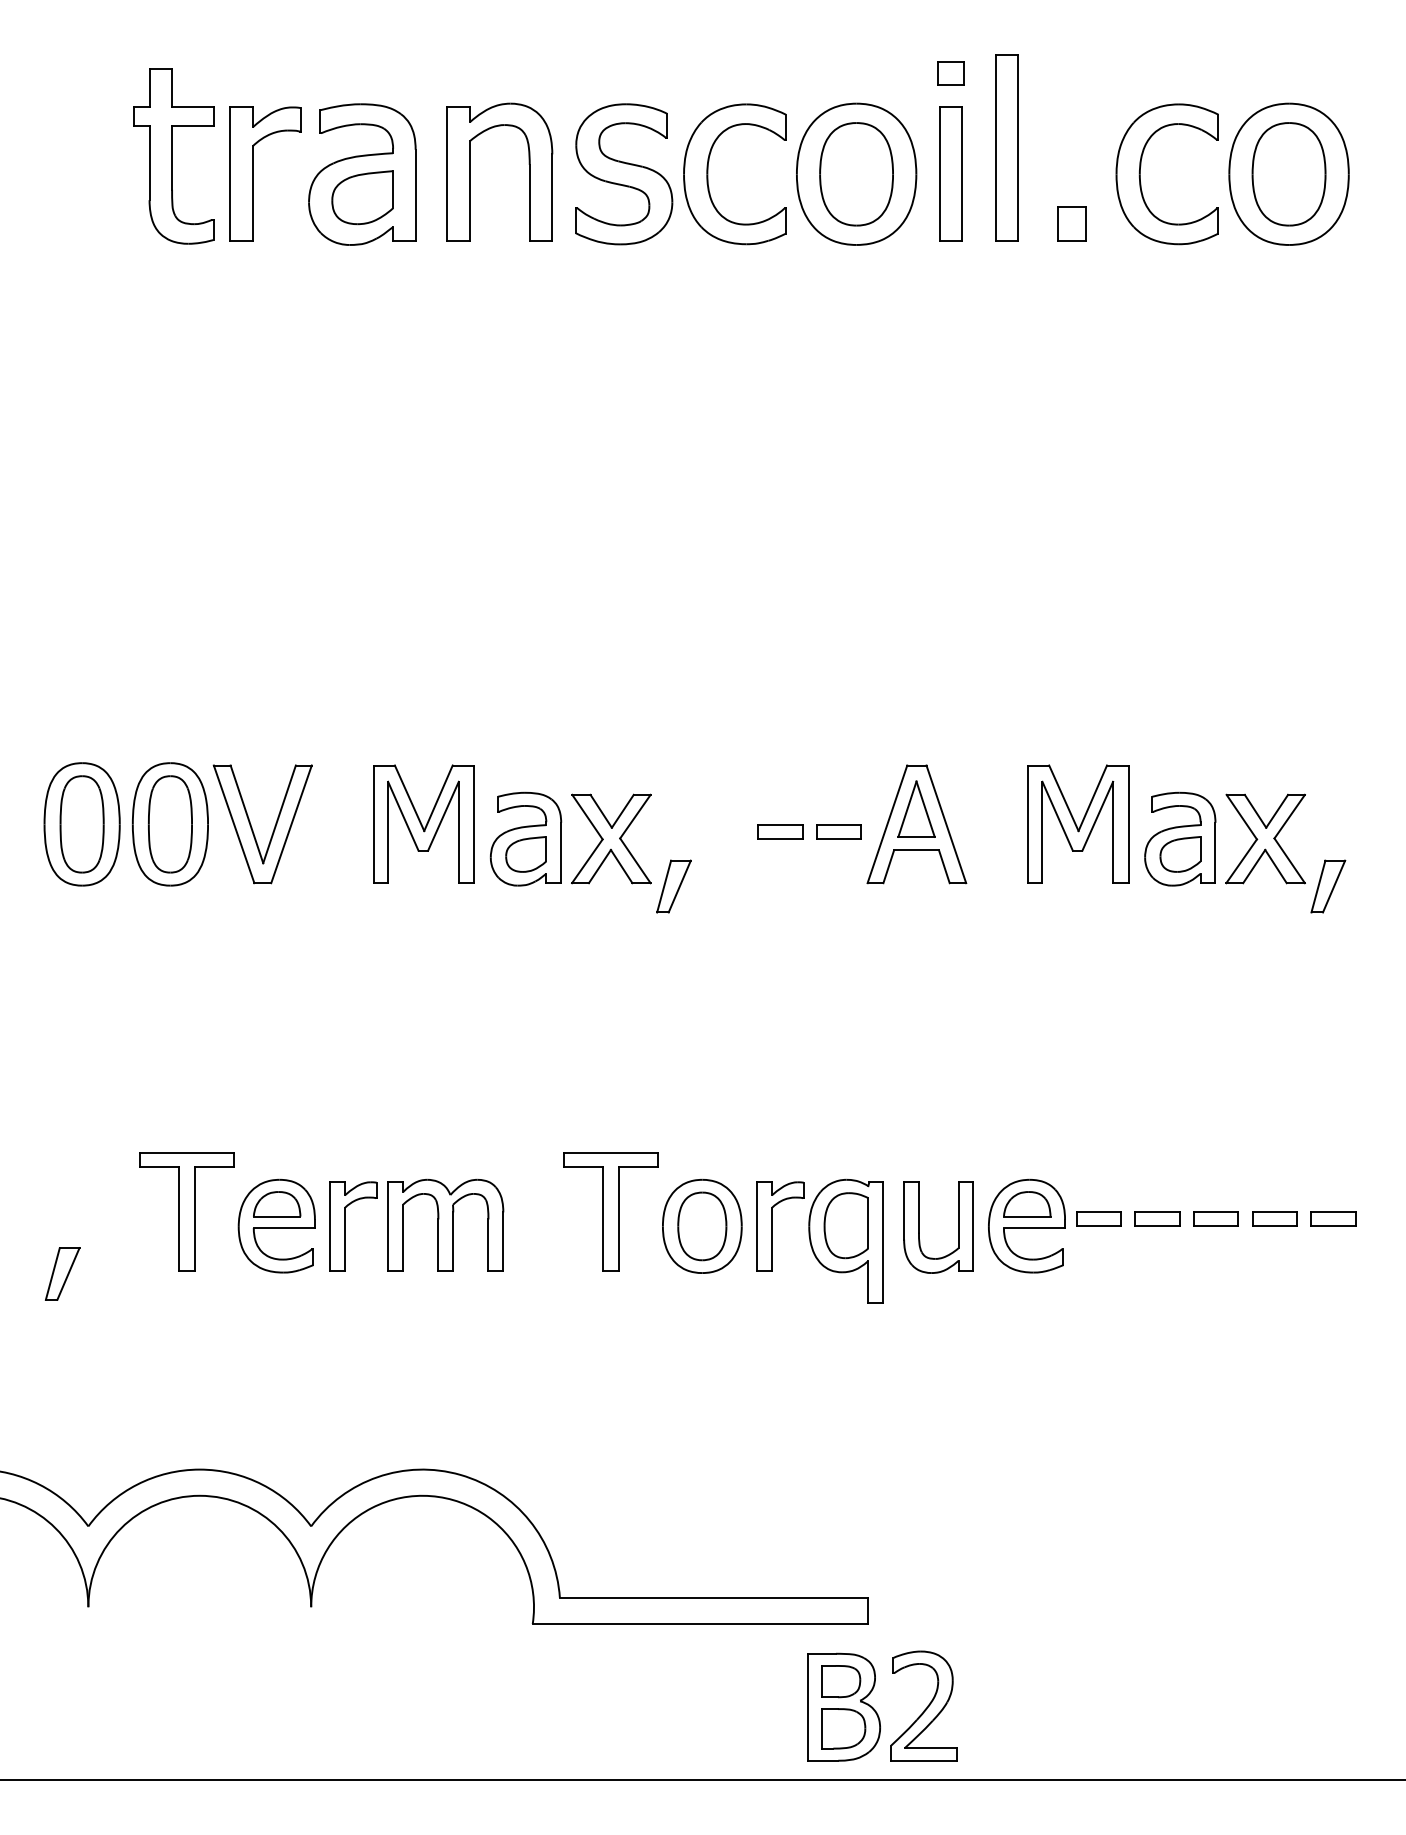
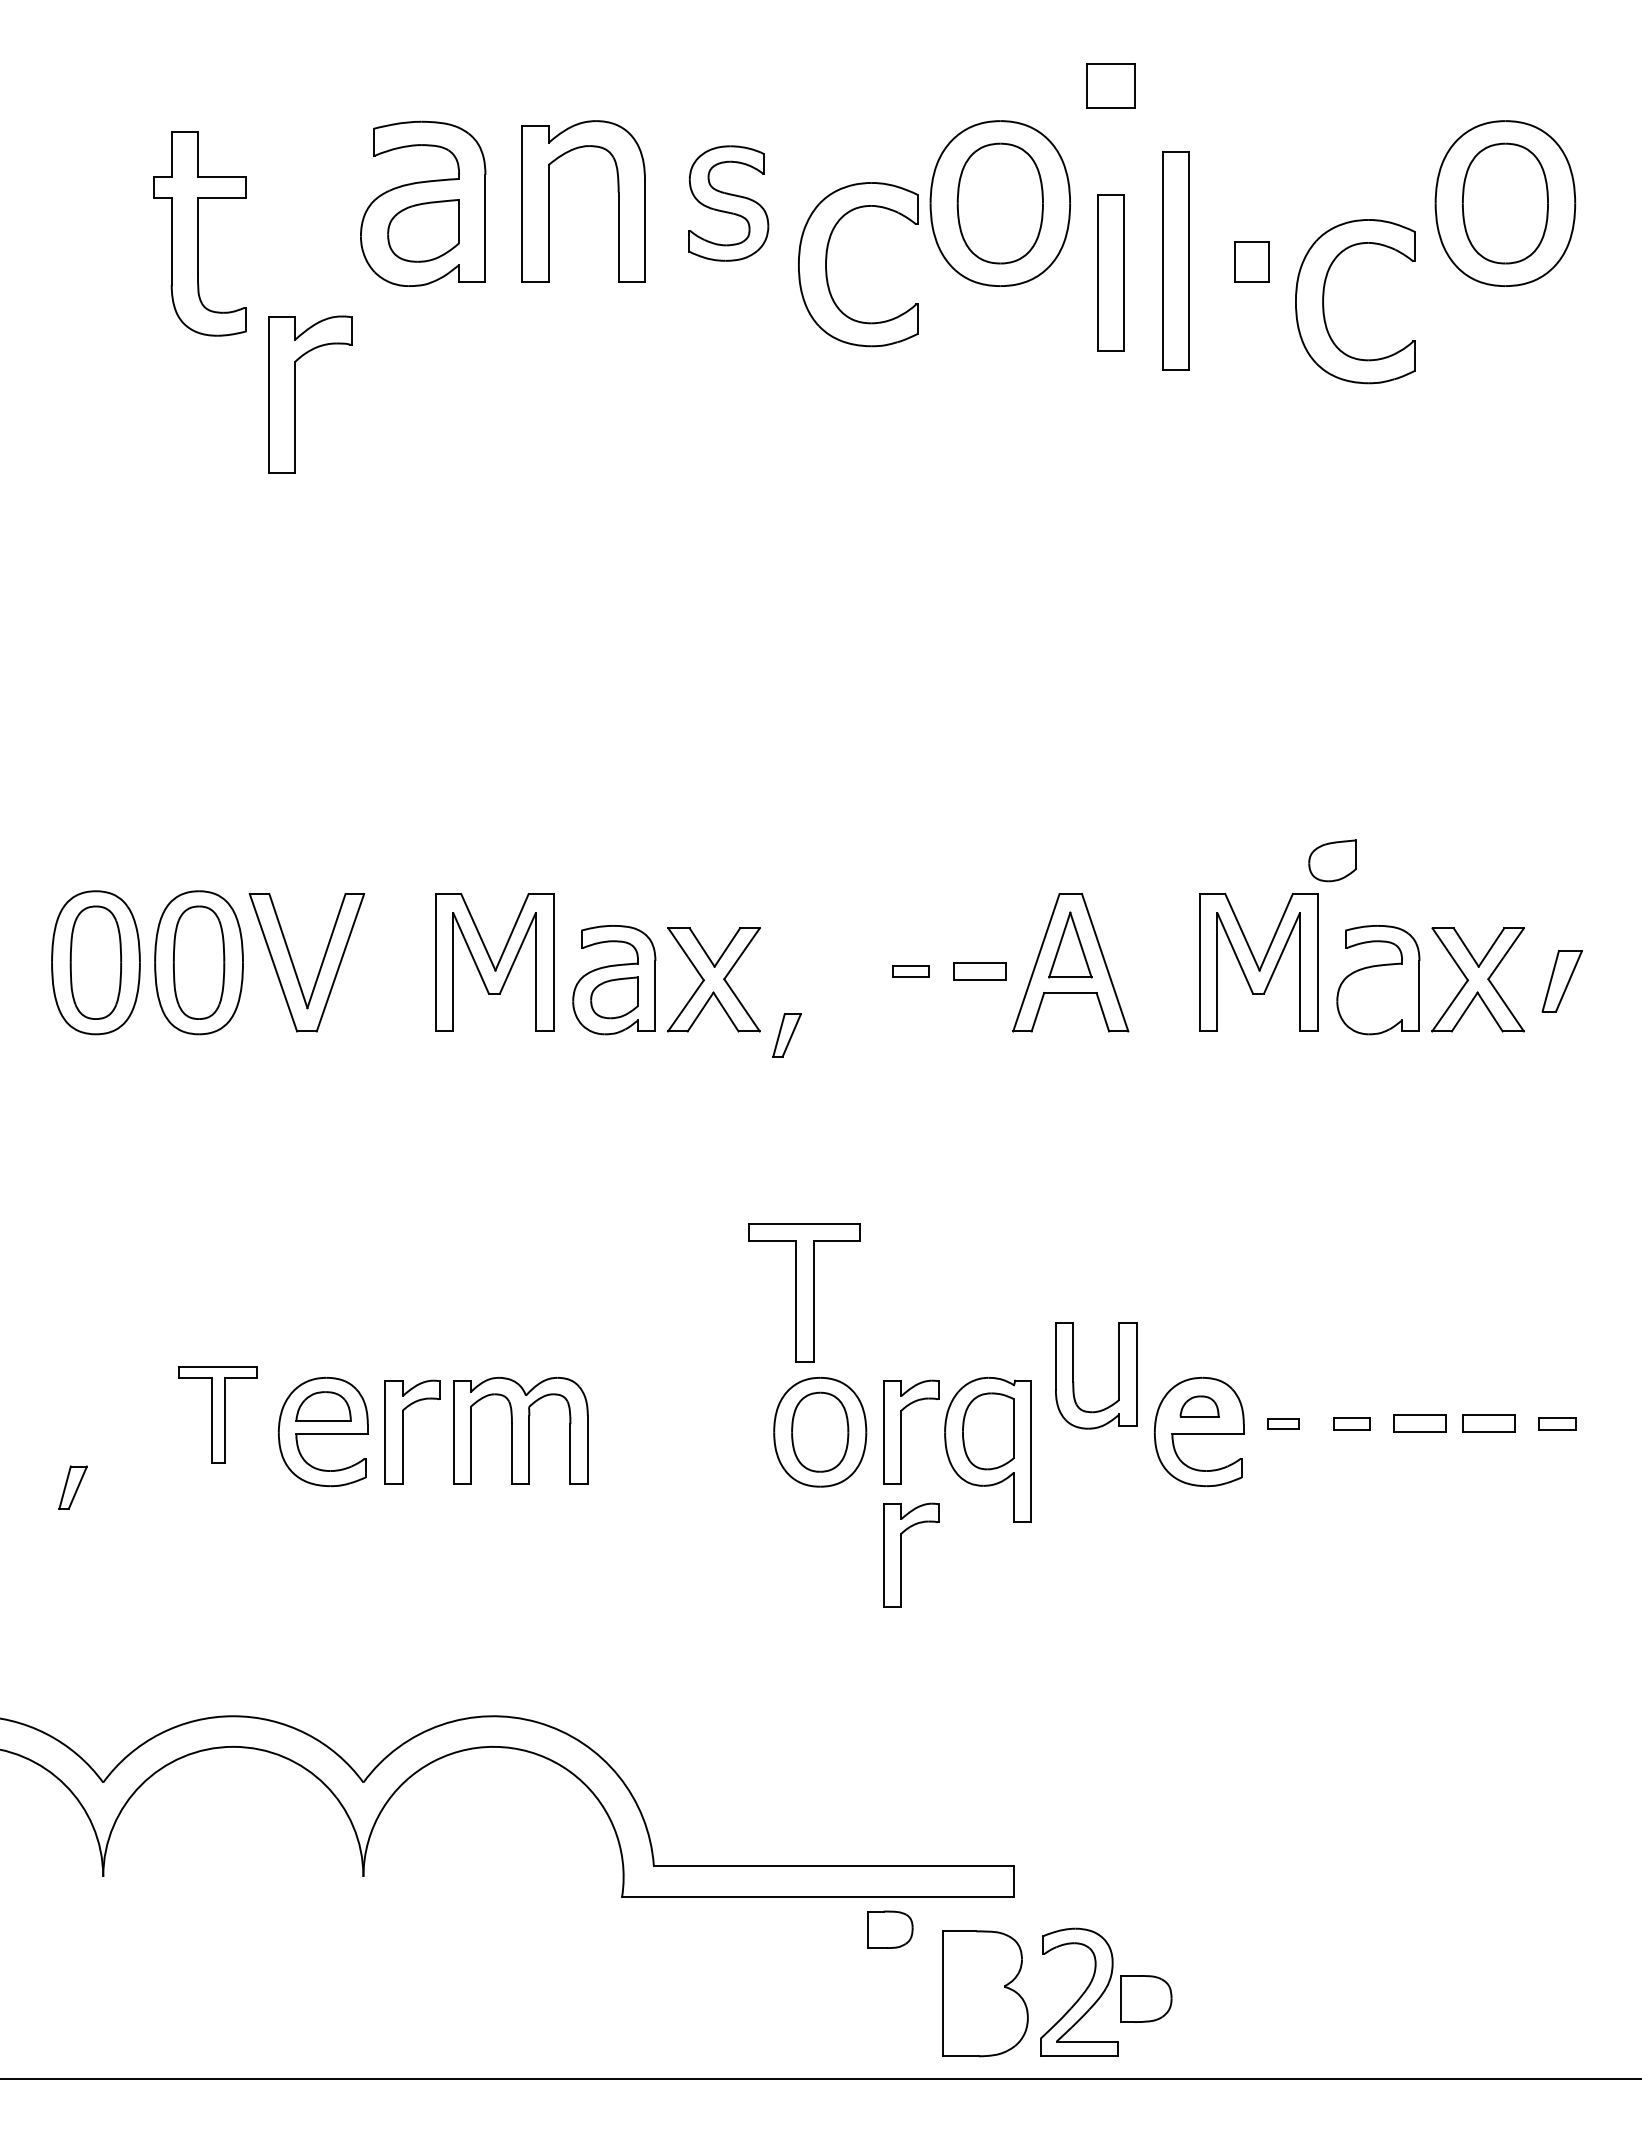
part: (950, 73) -> (1110, 85), size x1.6
part: (1006, 147) -> (1175, 260), moved
part: (173, 156) -> (199, 233), moved
part: (708, 169) -> (827, 259), moved
part: (1140, 170) -> (1324, 297), moved
part: (253, 174) -> (295, 394), moved
part: (623, 174) -> (728, 203), size x0.7
part: (950, 174) -> (1110, 272), moved
part: (779, 831) -> (910, 971), size x0.7
part: (1180, 854) -> (1332, 860), moved
part: (673, 886) -> (786, 1035), size x0.7
part: (1327, 886) -> (1561, 981), moved
part: (1027, 1204) -> (1199, 1406), size x0.7
part: (186, 1211) -> (217, 1414), size x0.7
part: (610, 1211) -> (804, 1292), moved
part: (1098, 1218) -> (1282, 1423), size x0.6
part: (1157, 1218) -> (1351, 1423), size x0.7
part: (1333, 1218) -> (1557, 1423), size x0.7
part: (957, 1227) -> (1118, 1375), moved
part: (62, 1273) -> (72, 1487), size x0.7
part: (771, 1331) -> (901, 1554), added
part: (841, 1681) -> (890, 1929), moved
part: (843, 1728) -> (1146, 1998), moved

